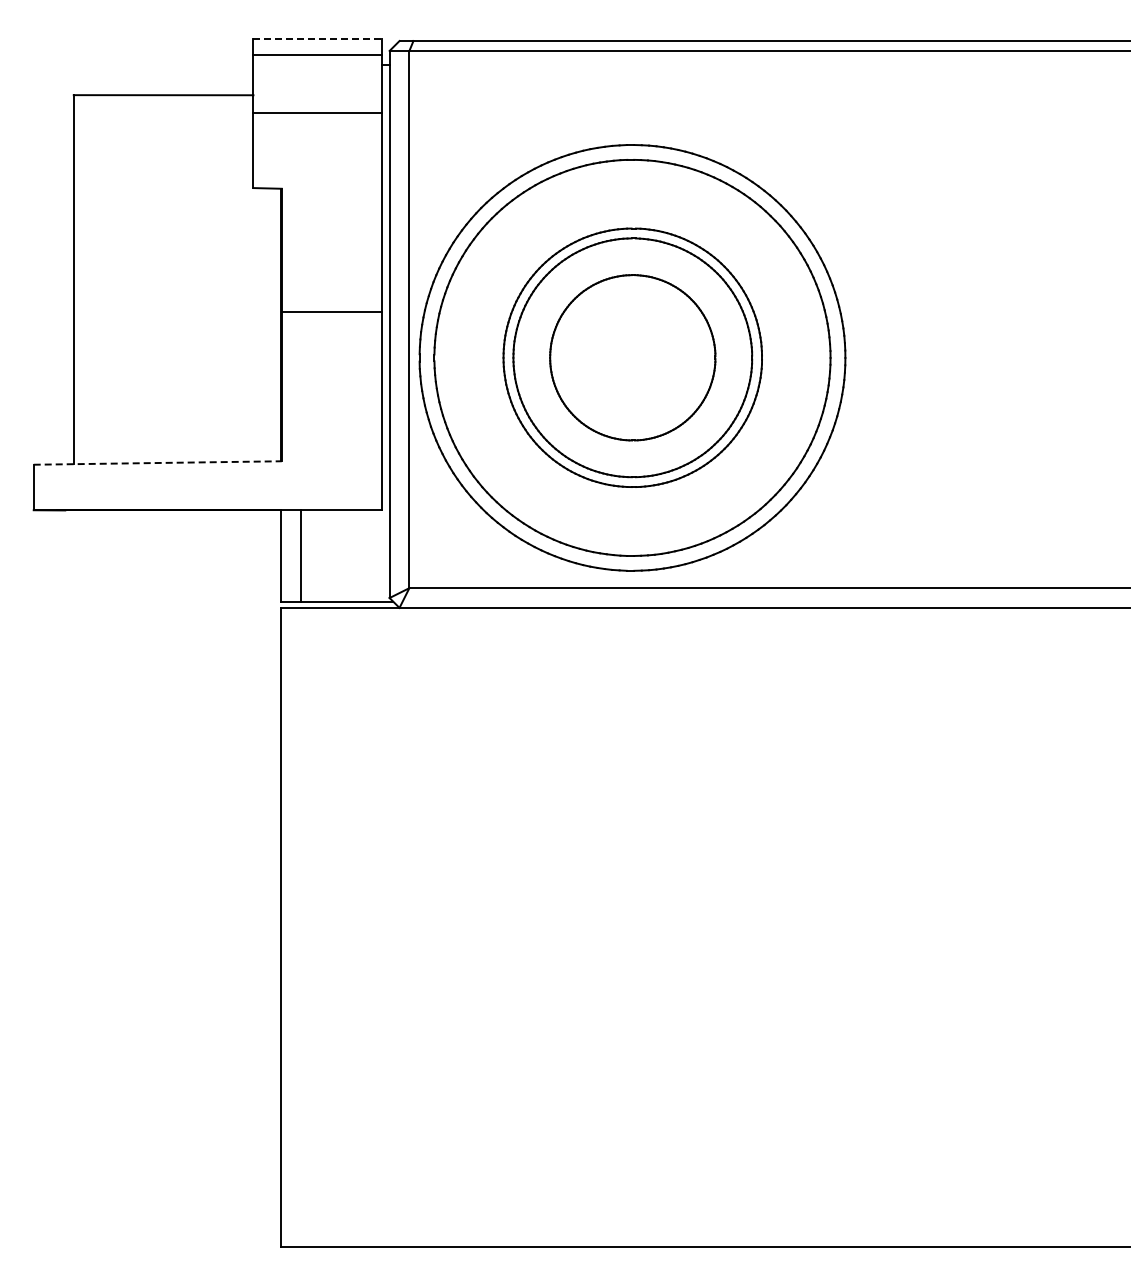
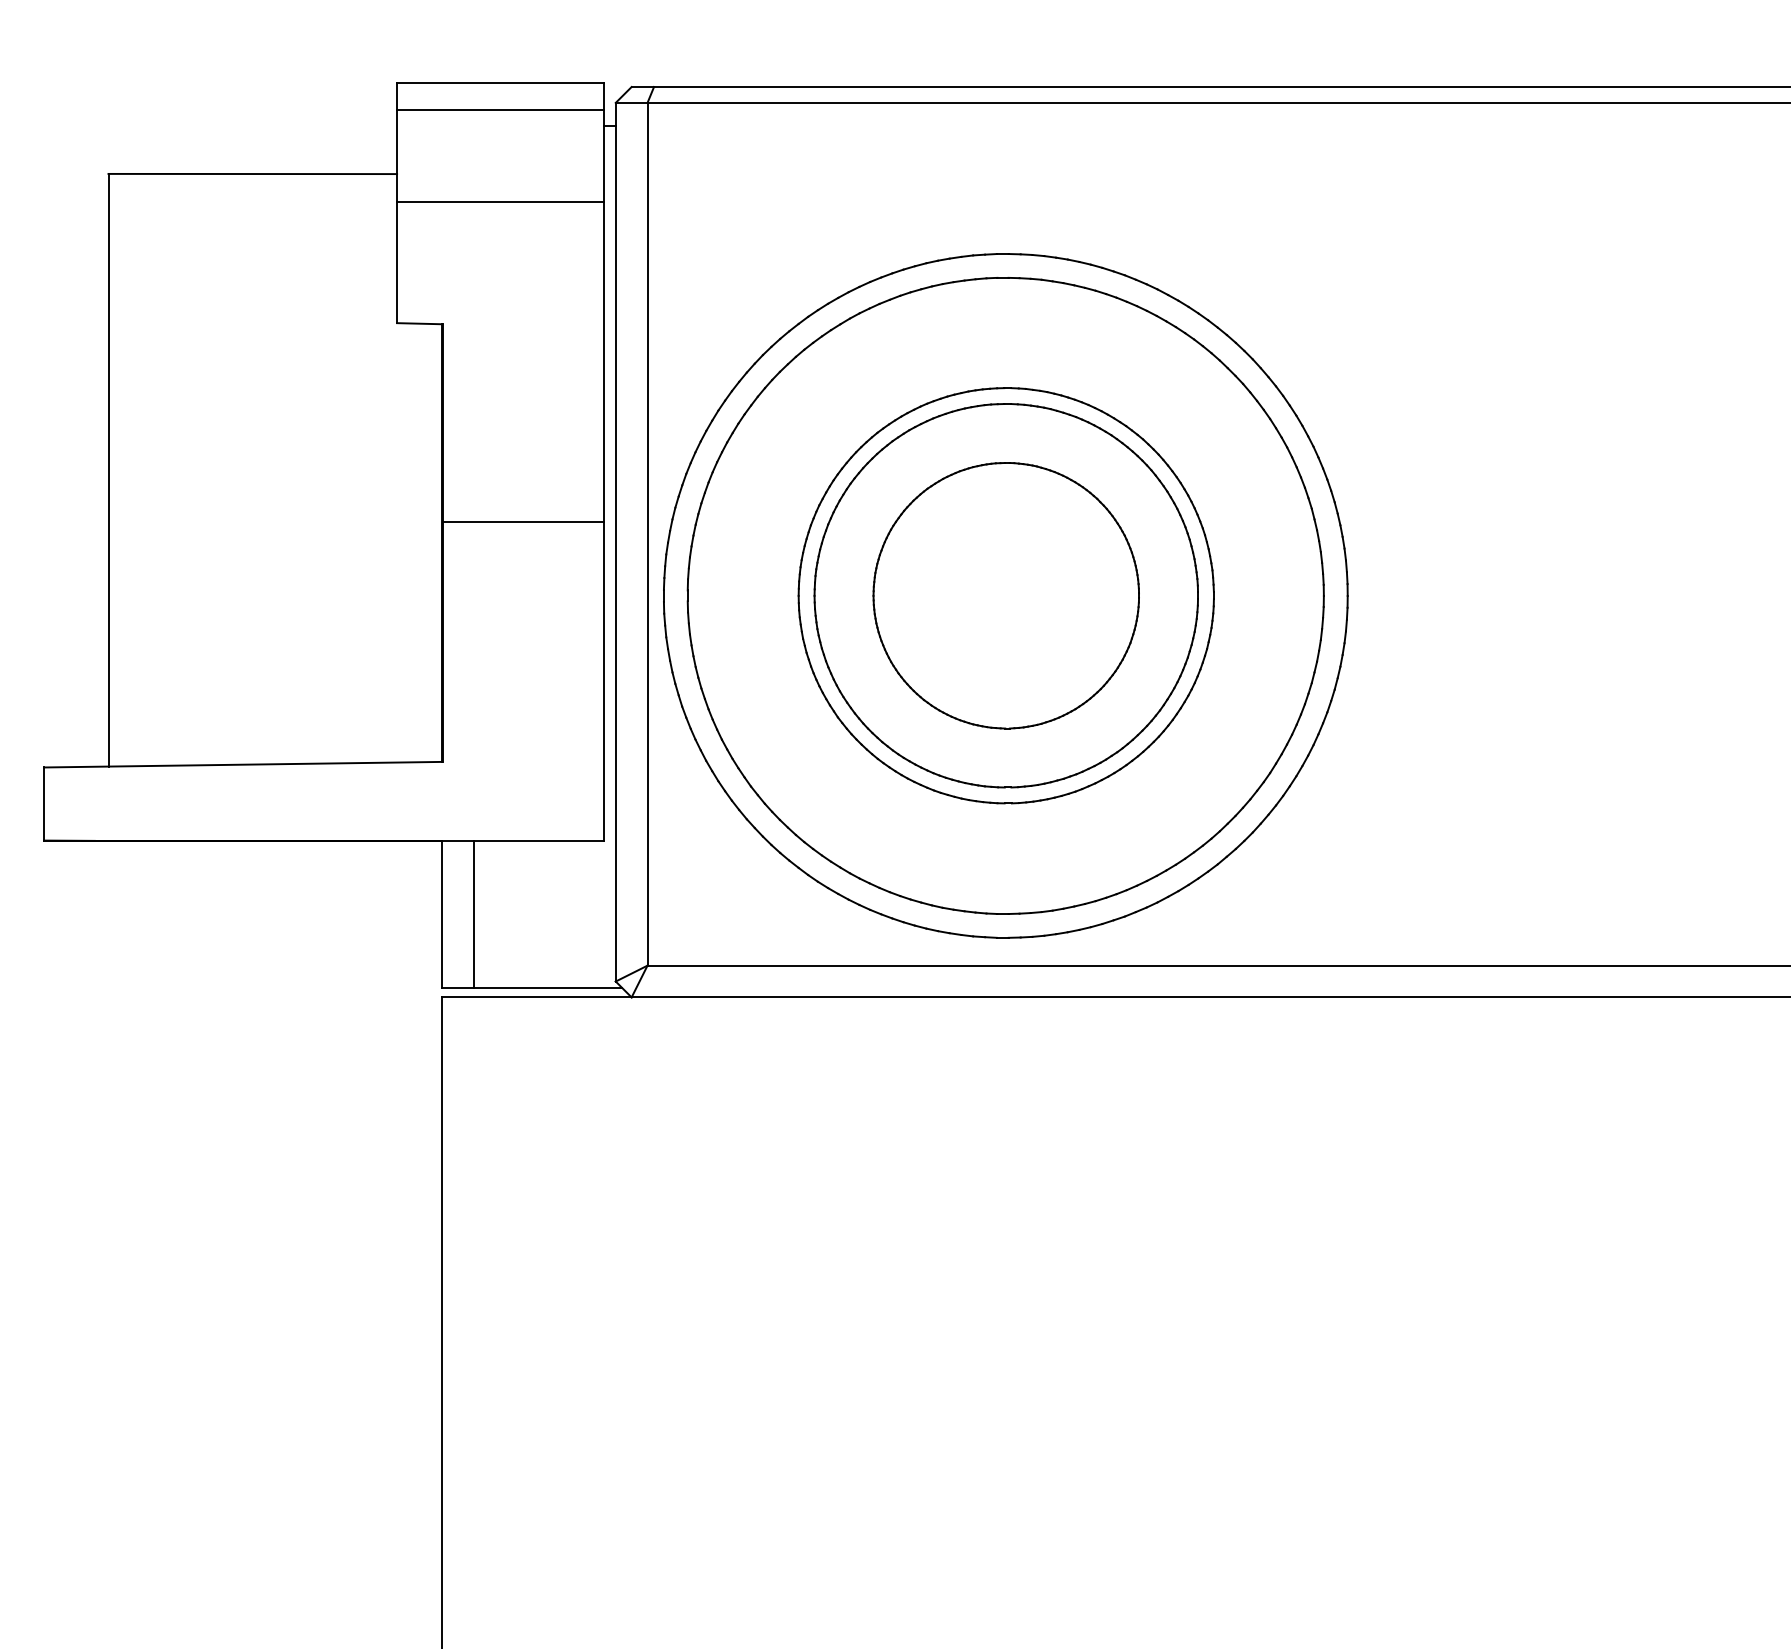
line: (318, 38) -> (501, 82), dashed -> solid
line: (158, 463) -> (244, 765), dashed -> solid

